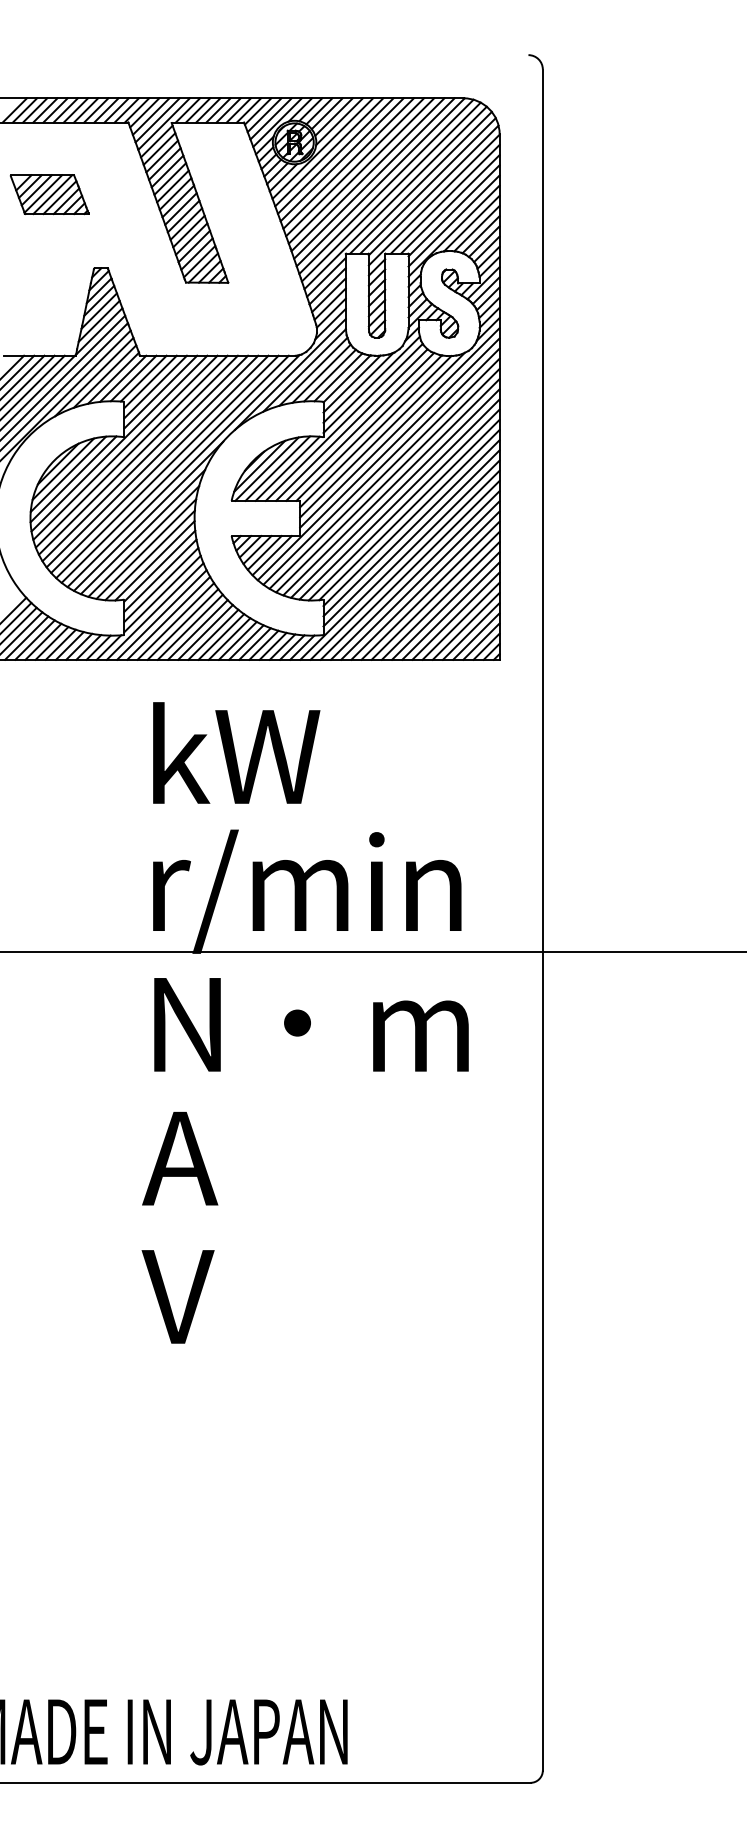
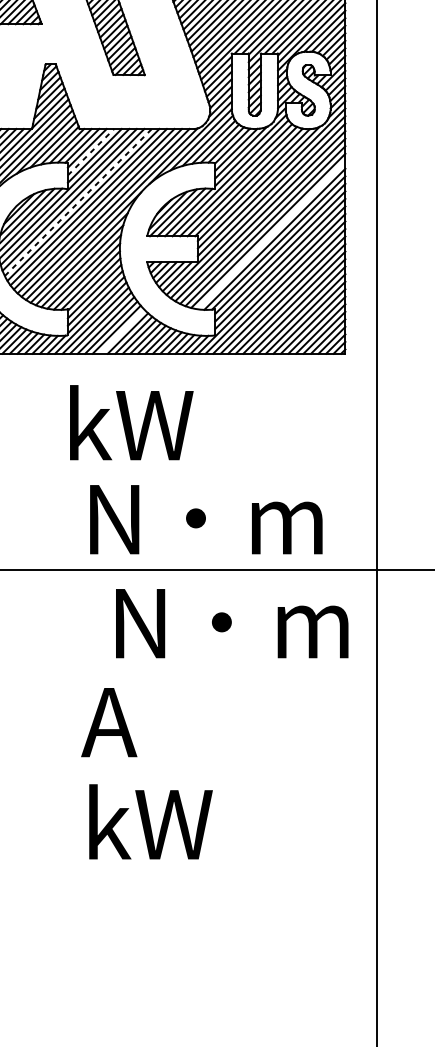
line: (155, 386) -> (90, 151), solid -> dashed
line: (138, 455) -> (78, 202), solid -> dashed
line: (399, 499) -> (271, 235), removed
line: (197, 629) -> (122, 331), removed
text: (236, 752) -> (131, 422), moved
text: (310, 891) -> (205, 525), r/min -> N・m
text: (311, 1024) -> (232, 623), moved
text: (230, 1292) -> (146, 821), V -> kW

